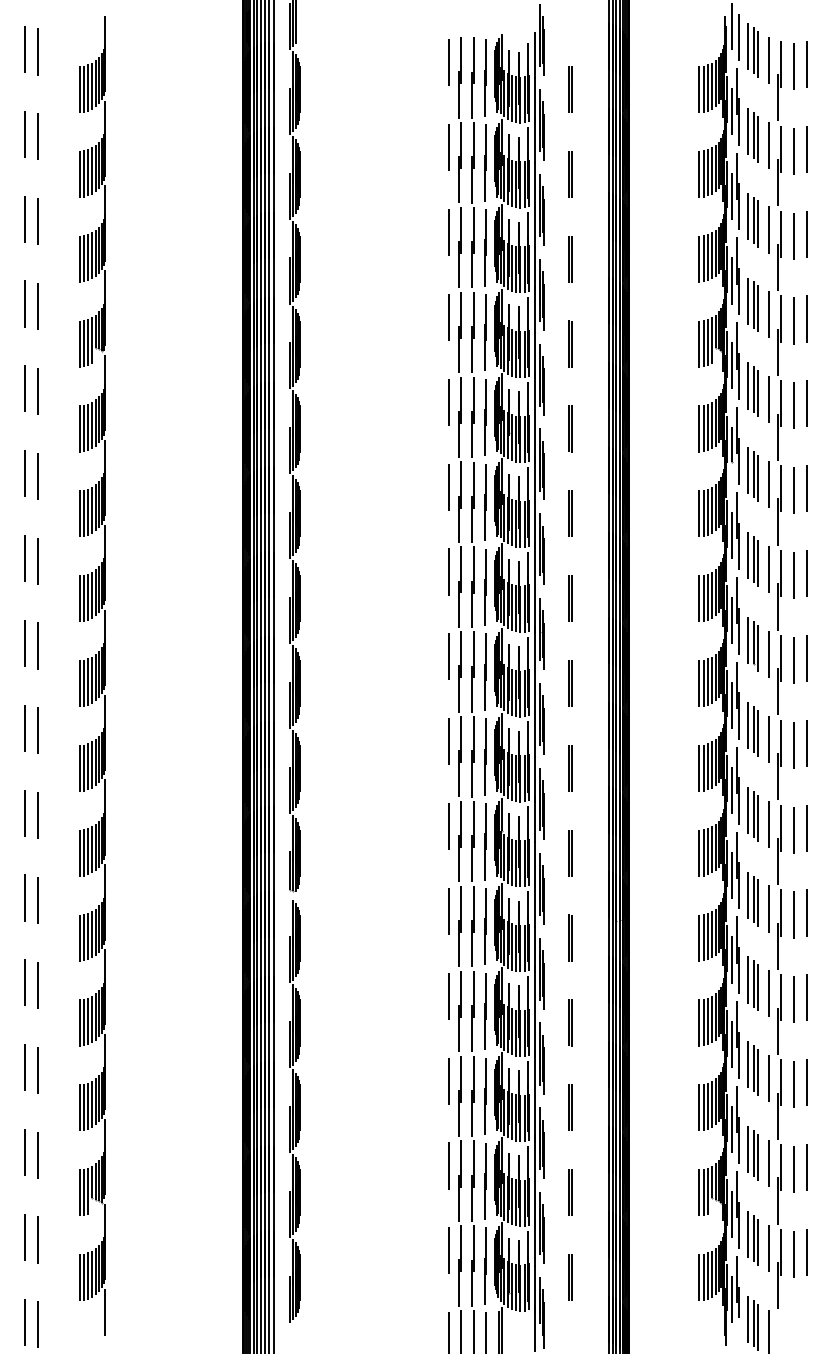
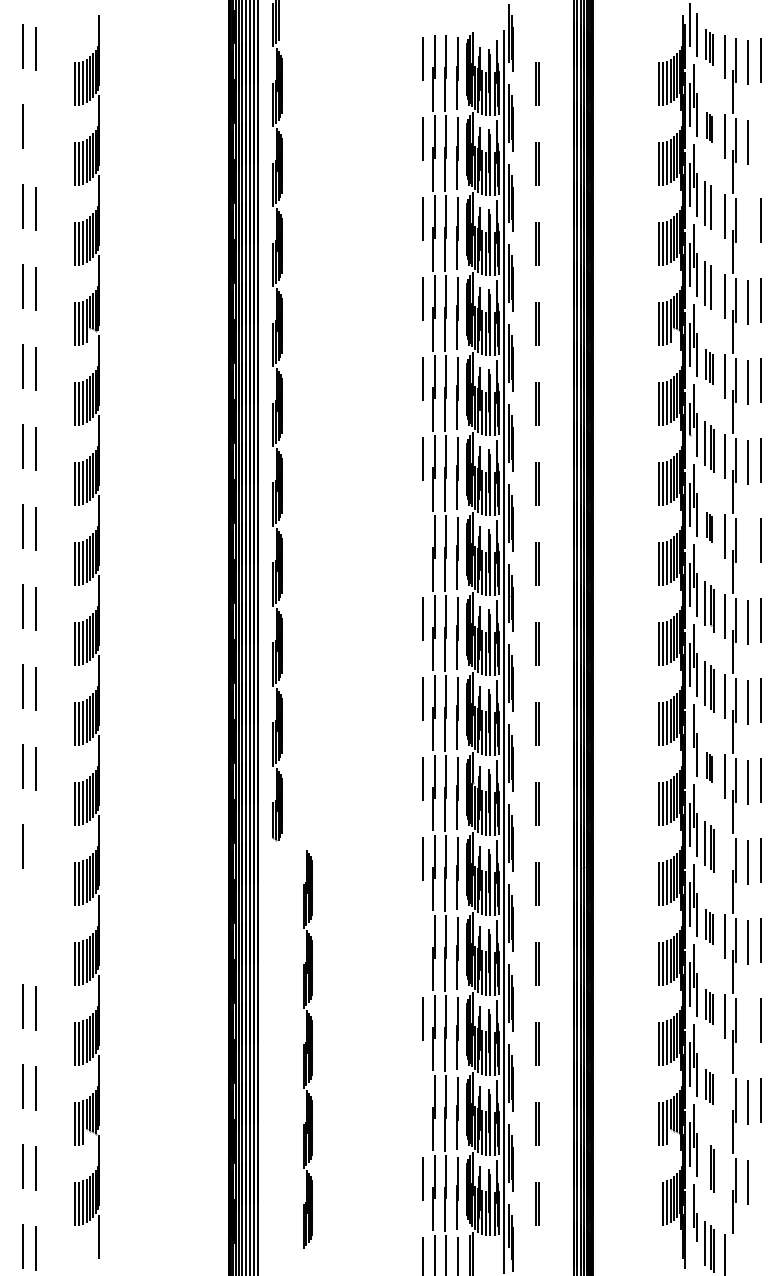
part: (752, 50) -> (709, 47), size x0.7
part: (752, 135) -> (709, 127), size x0.6
line: (37, 136) -> (35, 128), removed
line: (807, 148) -> (761, 139), removed
line: (757, 223) -> (713, 210), removed
line: (793, 235) -> (747, 221), removed
line: (757, 308) -> (713, 290), removed
part: (752, 389) -> (709, 367), size x0.7
part: (752, 559) -> (709, 527), size x0.6
line: (448, 571) -> (422, 538), removed
line: (793, 575) -> (747, 542), removed
line: (732, 789) -> (690, 744), removed
part: (752, 814) -> (709, 767), size x0.6
line: (37, 900) -> (35, 848), removed
line: (768, 908) -> (724, 856), removed
line: (24, 982) -> (22, 925), removed
part: (752, 983) -> (709, 926), size x0.7
line: (37, 984) -> (35, 927), removed
line: (448, 995) -> (422, 938), removed
part: (752, 1068) -> (709, 1007), size x0.7
line: (793, 1084) -> (747, 1022), removed
part: (294, 1111) -> (307, 1049), moved
part: (752, 1153) -> (709, 1087), size x0.7
line: (769, 1163) -> (725, 1096), removed
line: (448, 1165) -> (422, 1098), removed
line: (747, 1234) -> (704, 1163), removed
line: (769, 1247) -> (725, 1175), removed
line: (806, 1252) -> (760, 1180), removed
line: (699, 1277) -> (659, 1204), removed
line: (732, 1298) -> (690, 1223), removed

